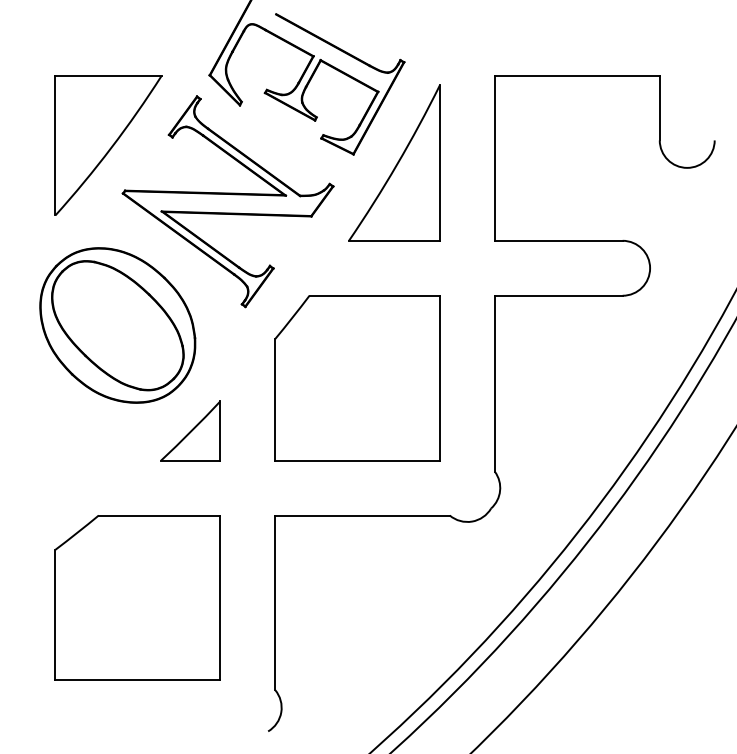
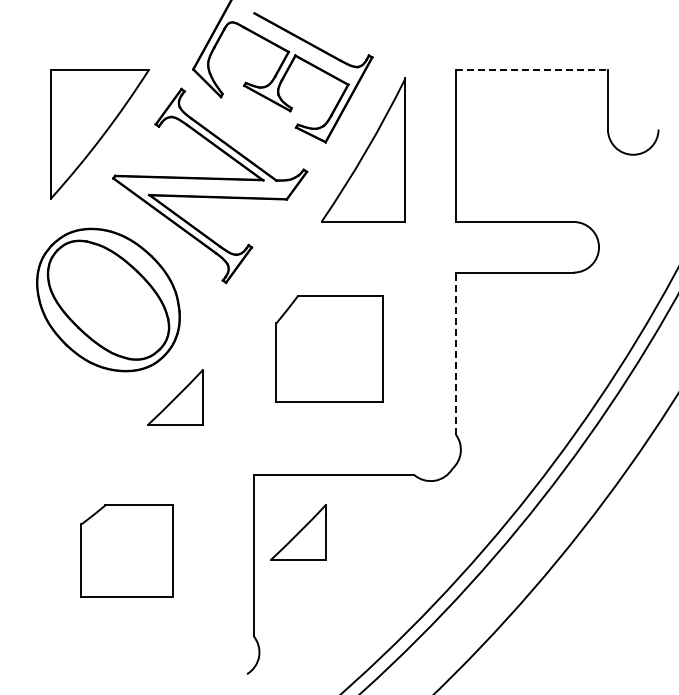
line: (576, 76) -> (531, 70), solid -> dashed
part: (357, 378) -> (329, 348), size x0.7
line: (495, 383) -> (456, 353), solid -> dashed
part: (324, 577) -> (298, 532), added
part: (137, 597) -> (126, 550), size x0.6

